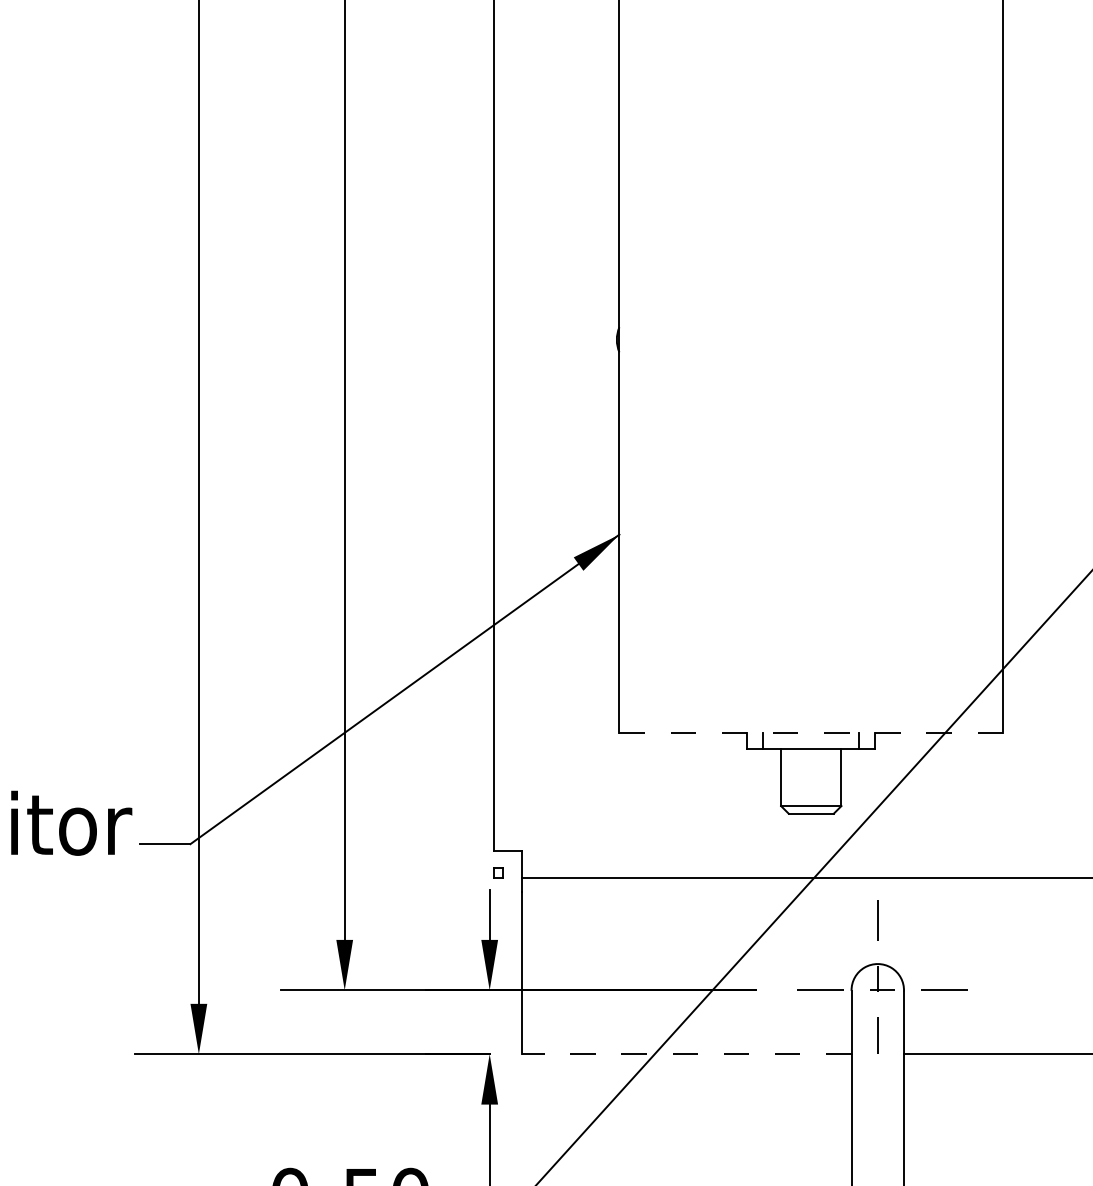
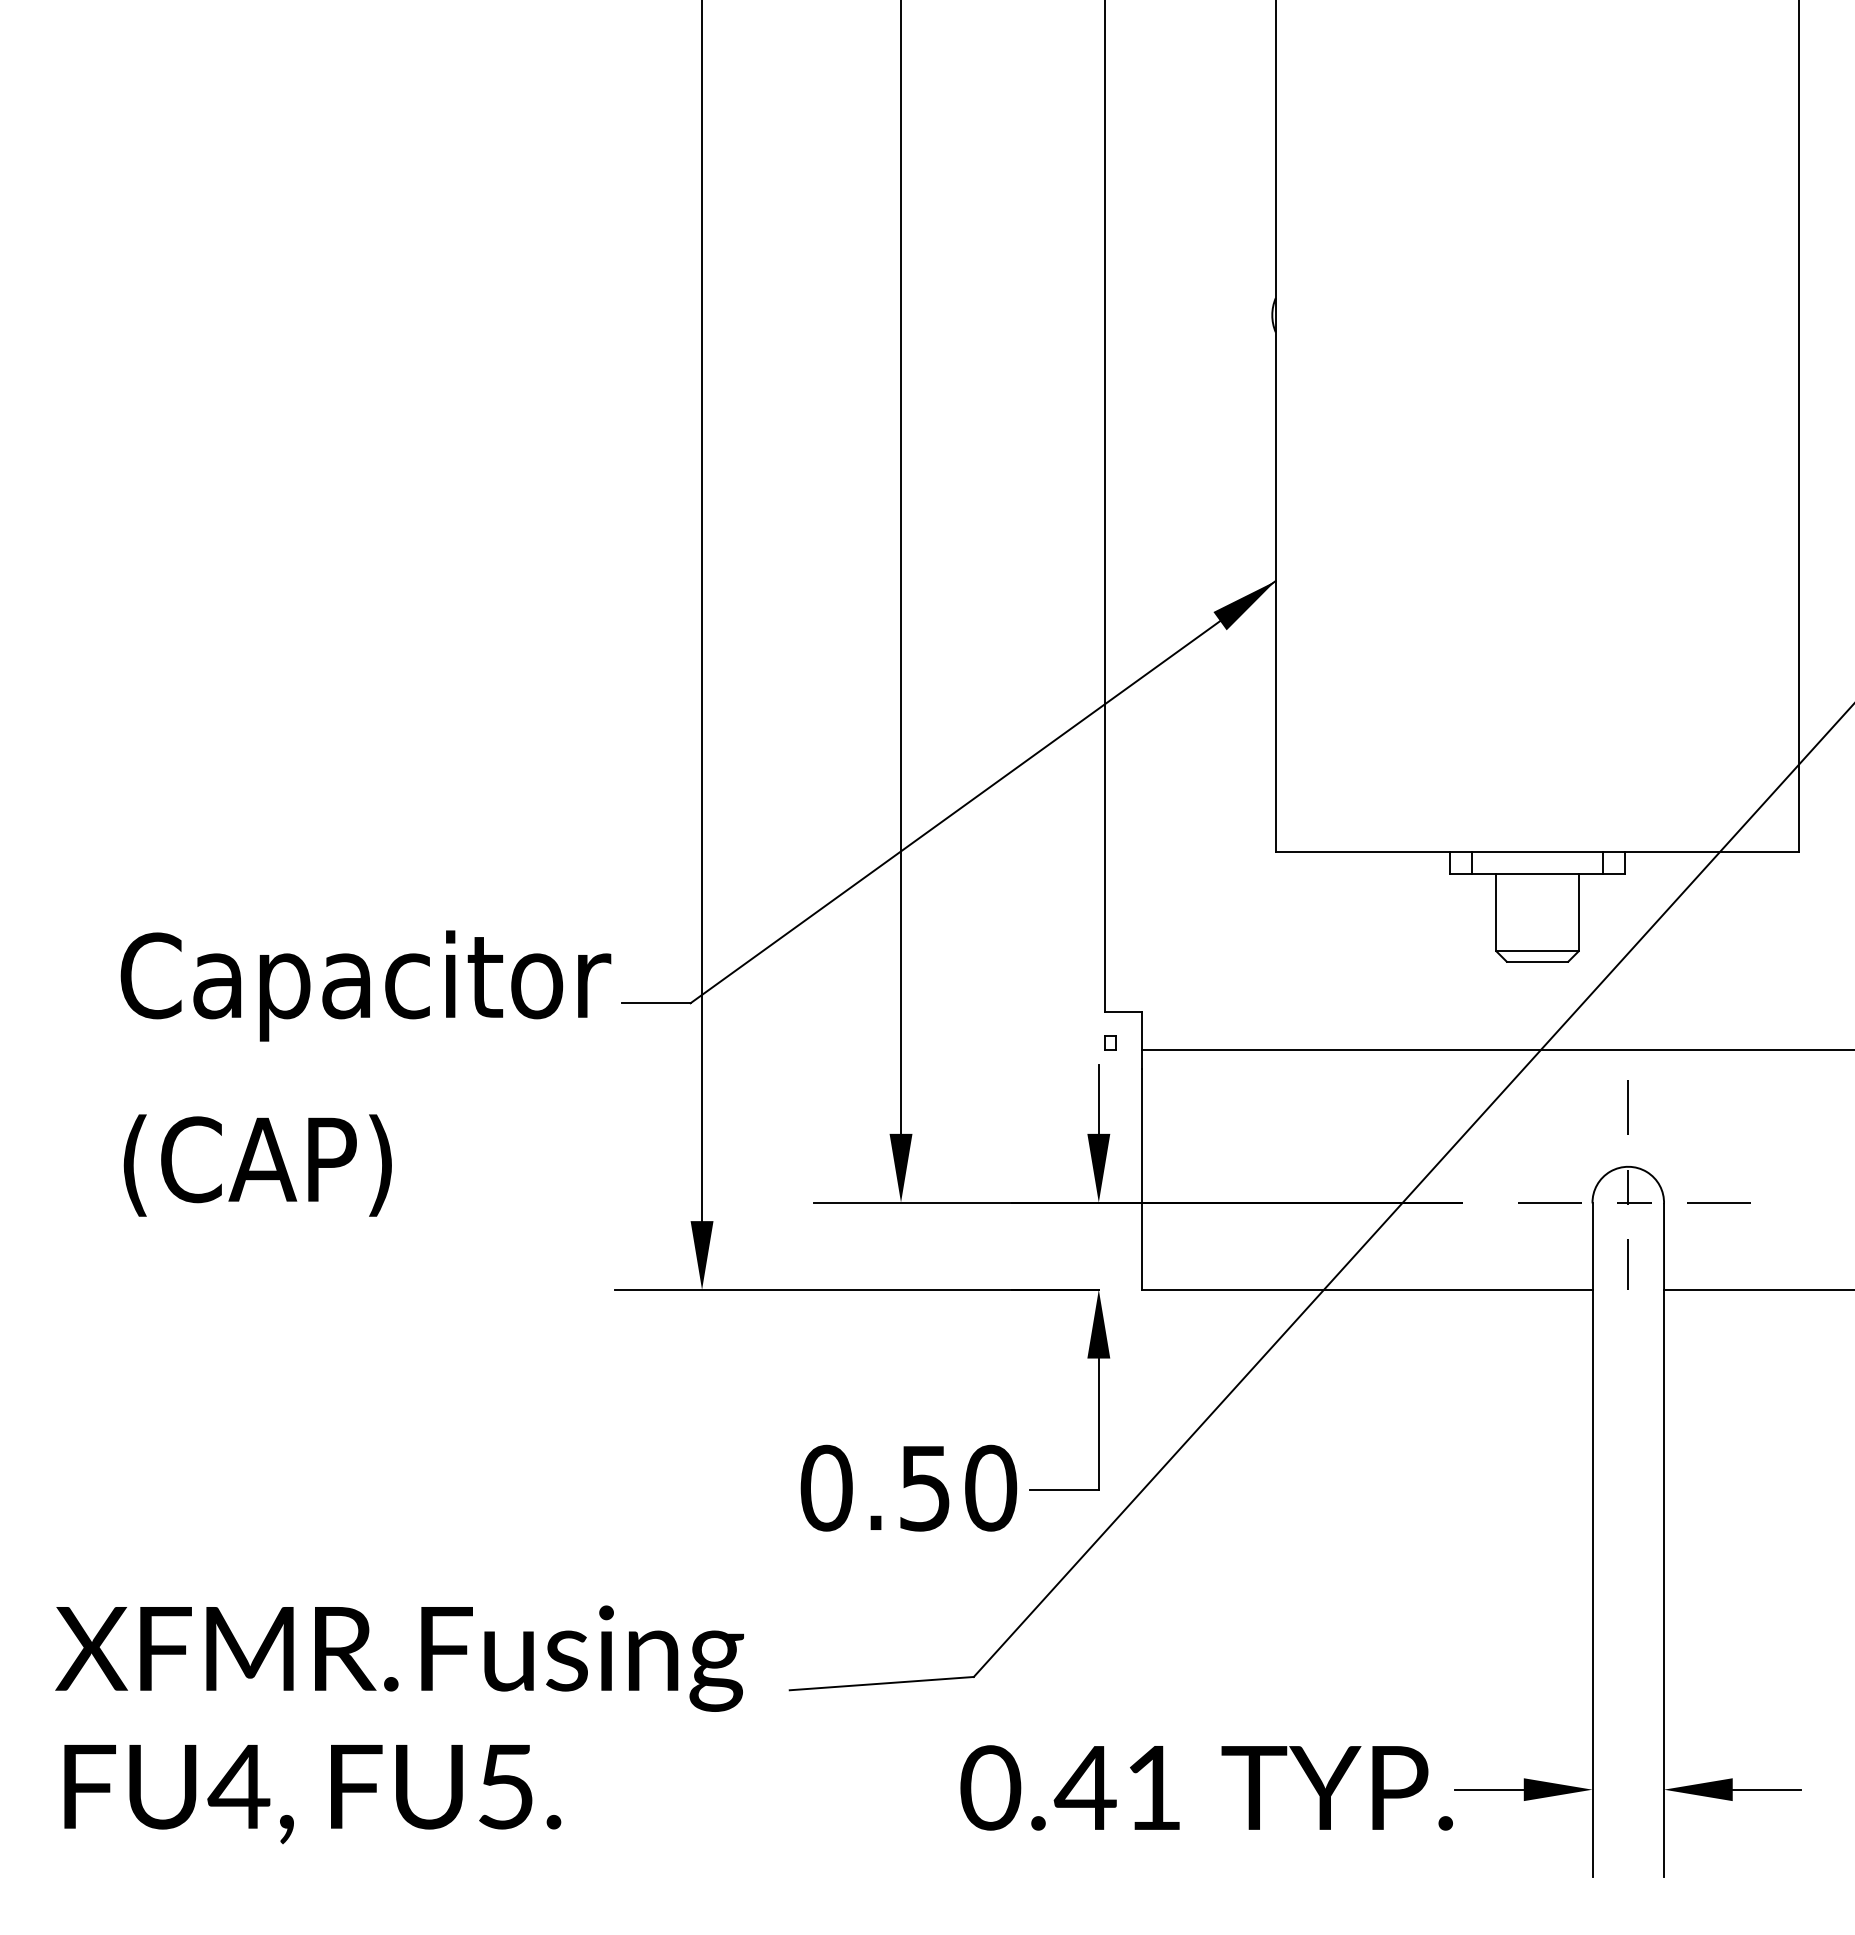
line: (811, 732) -> (1537, 851), dashed -> solid
line: (685, 1053) -> (1366, 1289), dashed -> solid

